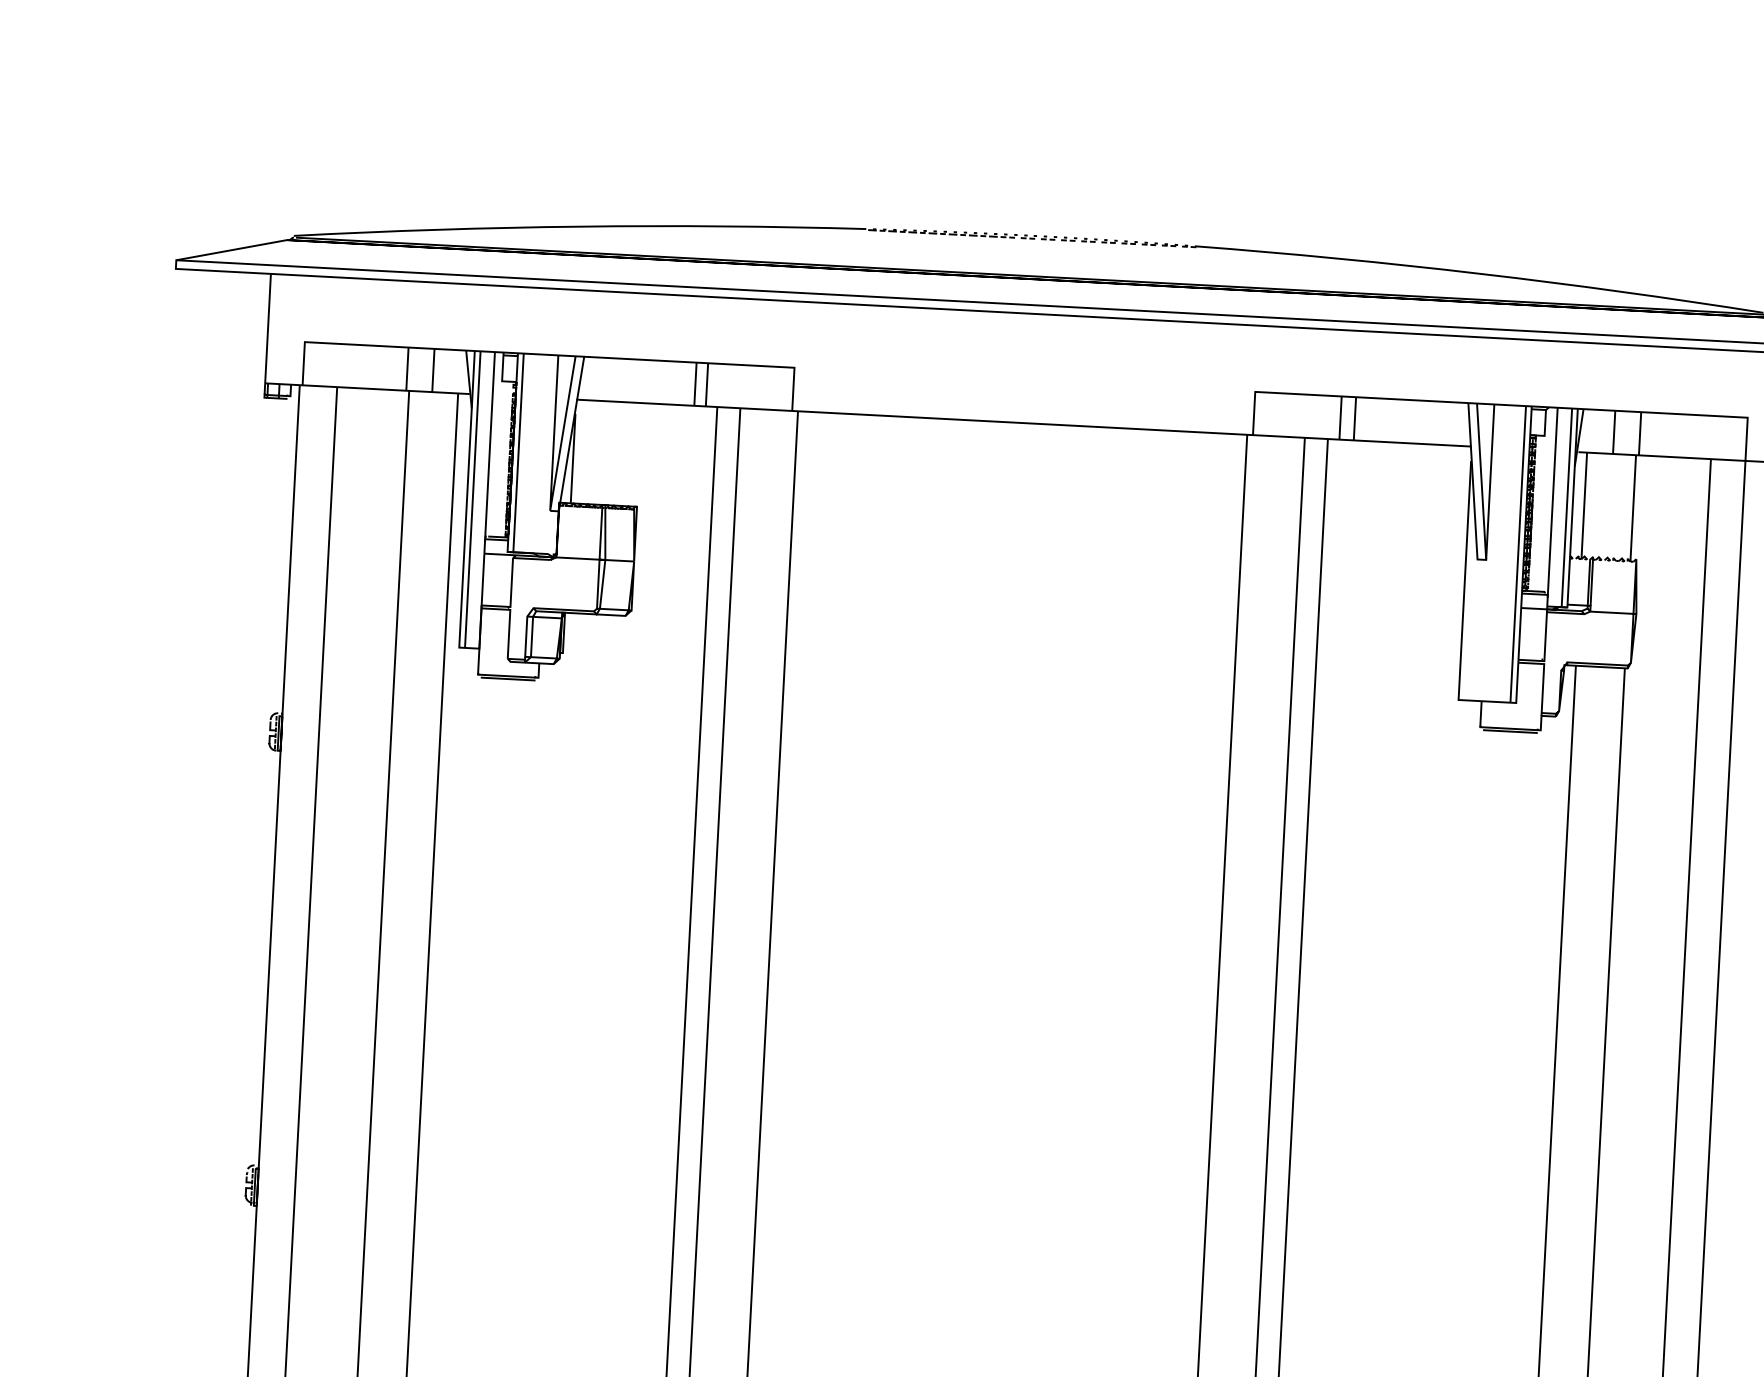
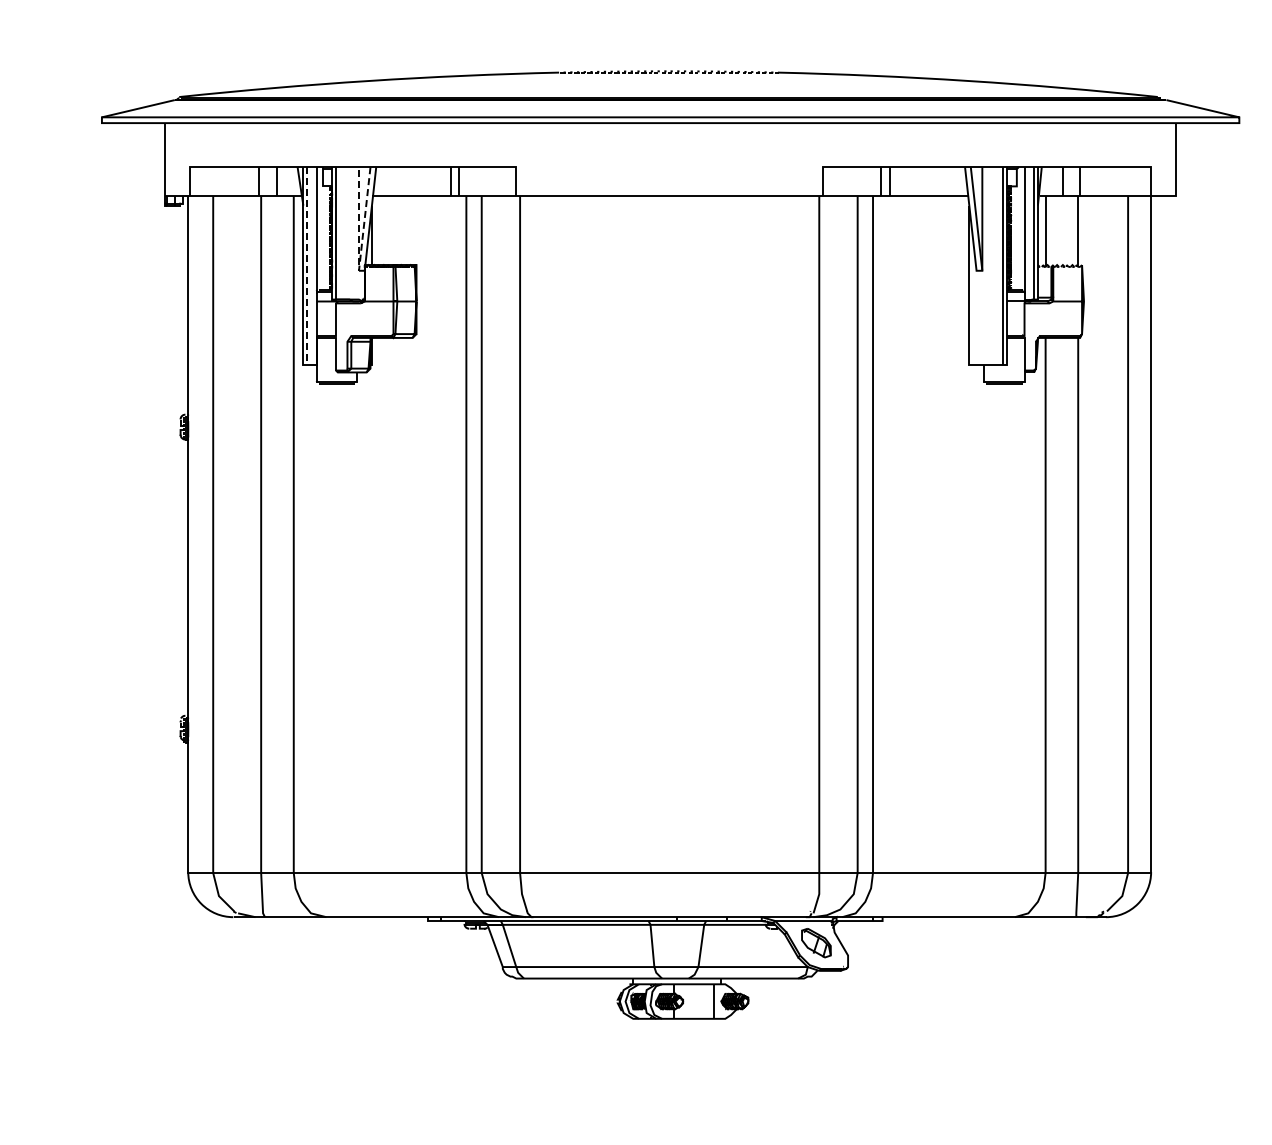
line: (473, 500) -> (307, 266), solid -> dashed
line: (549, 510) -> (358, 270), solid -> dashed

